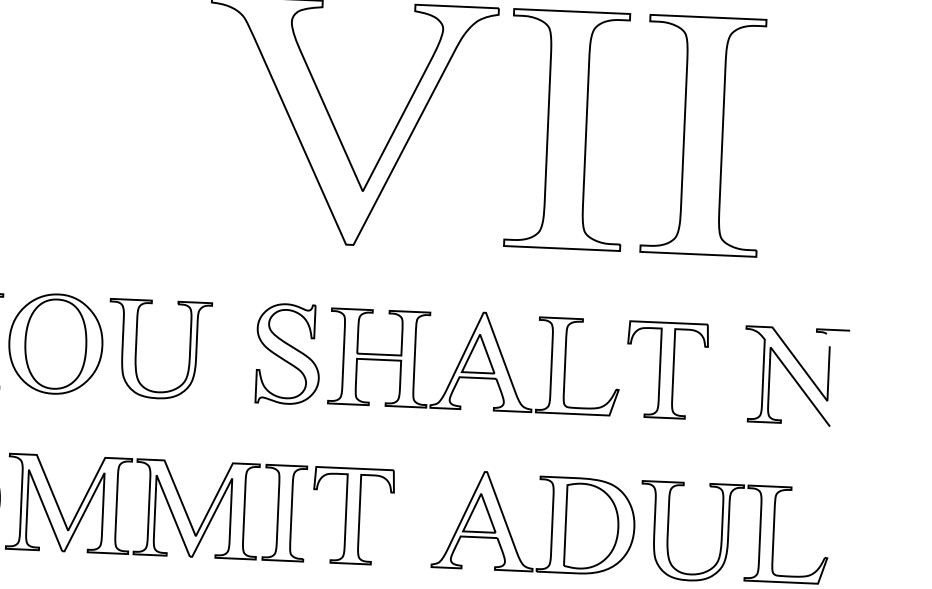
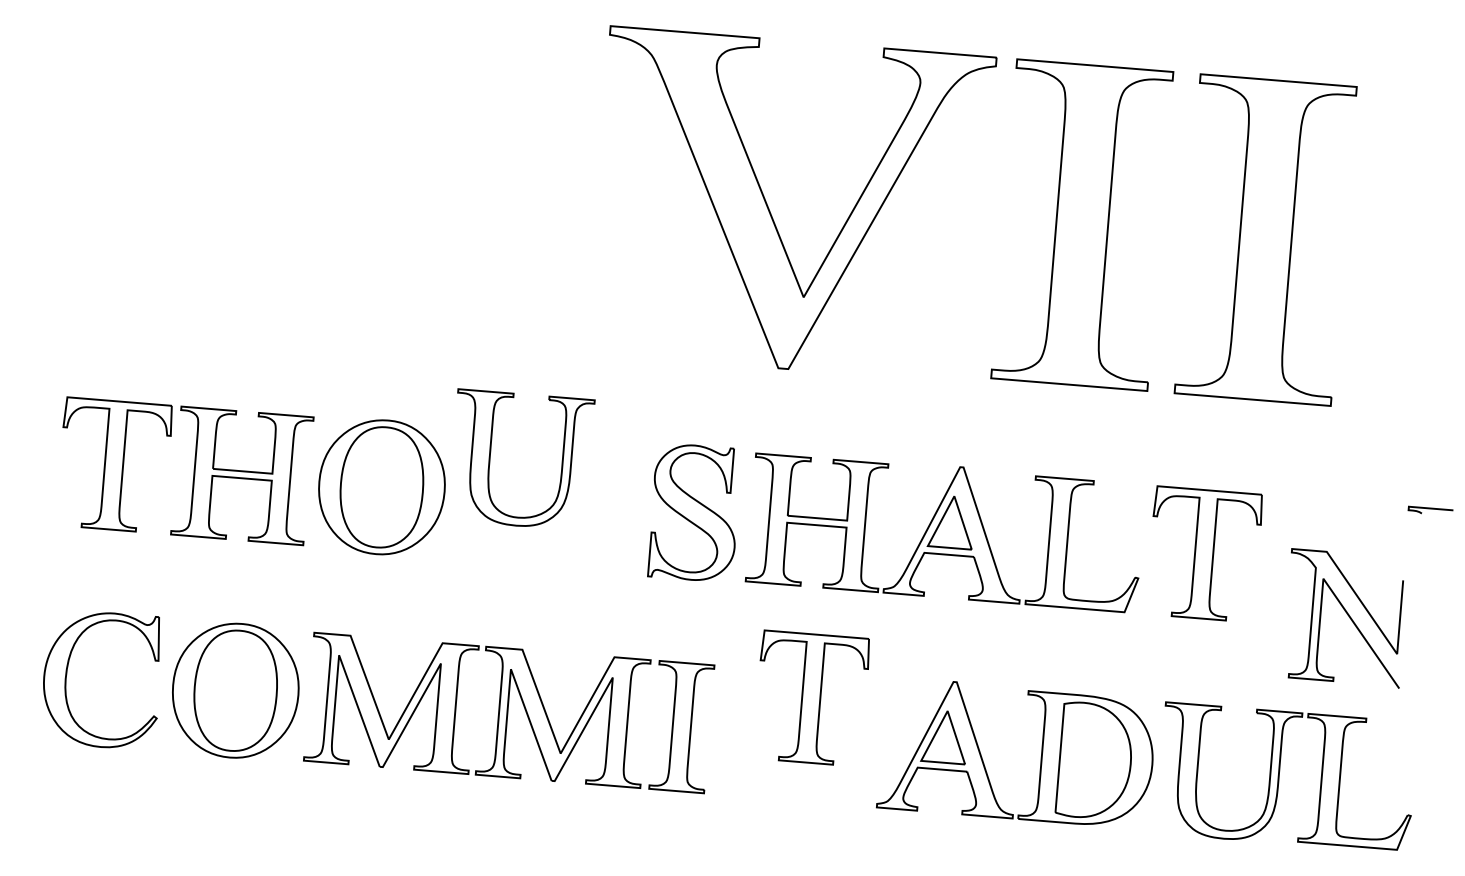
part: (189, 348) -> (561, 460), moved
curve: (789, 373) -> (1347, 615), moved
part: (355, 515) -> (814, 697), moved

